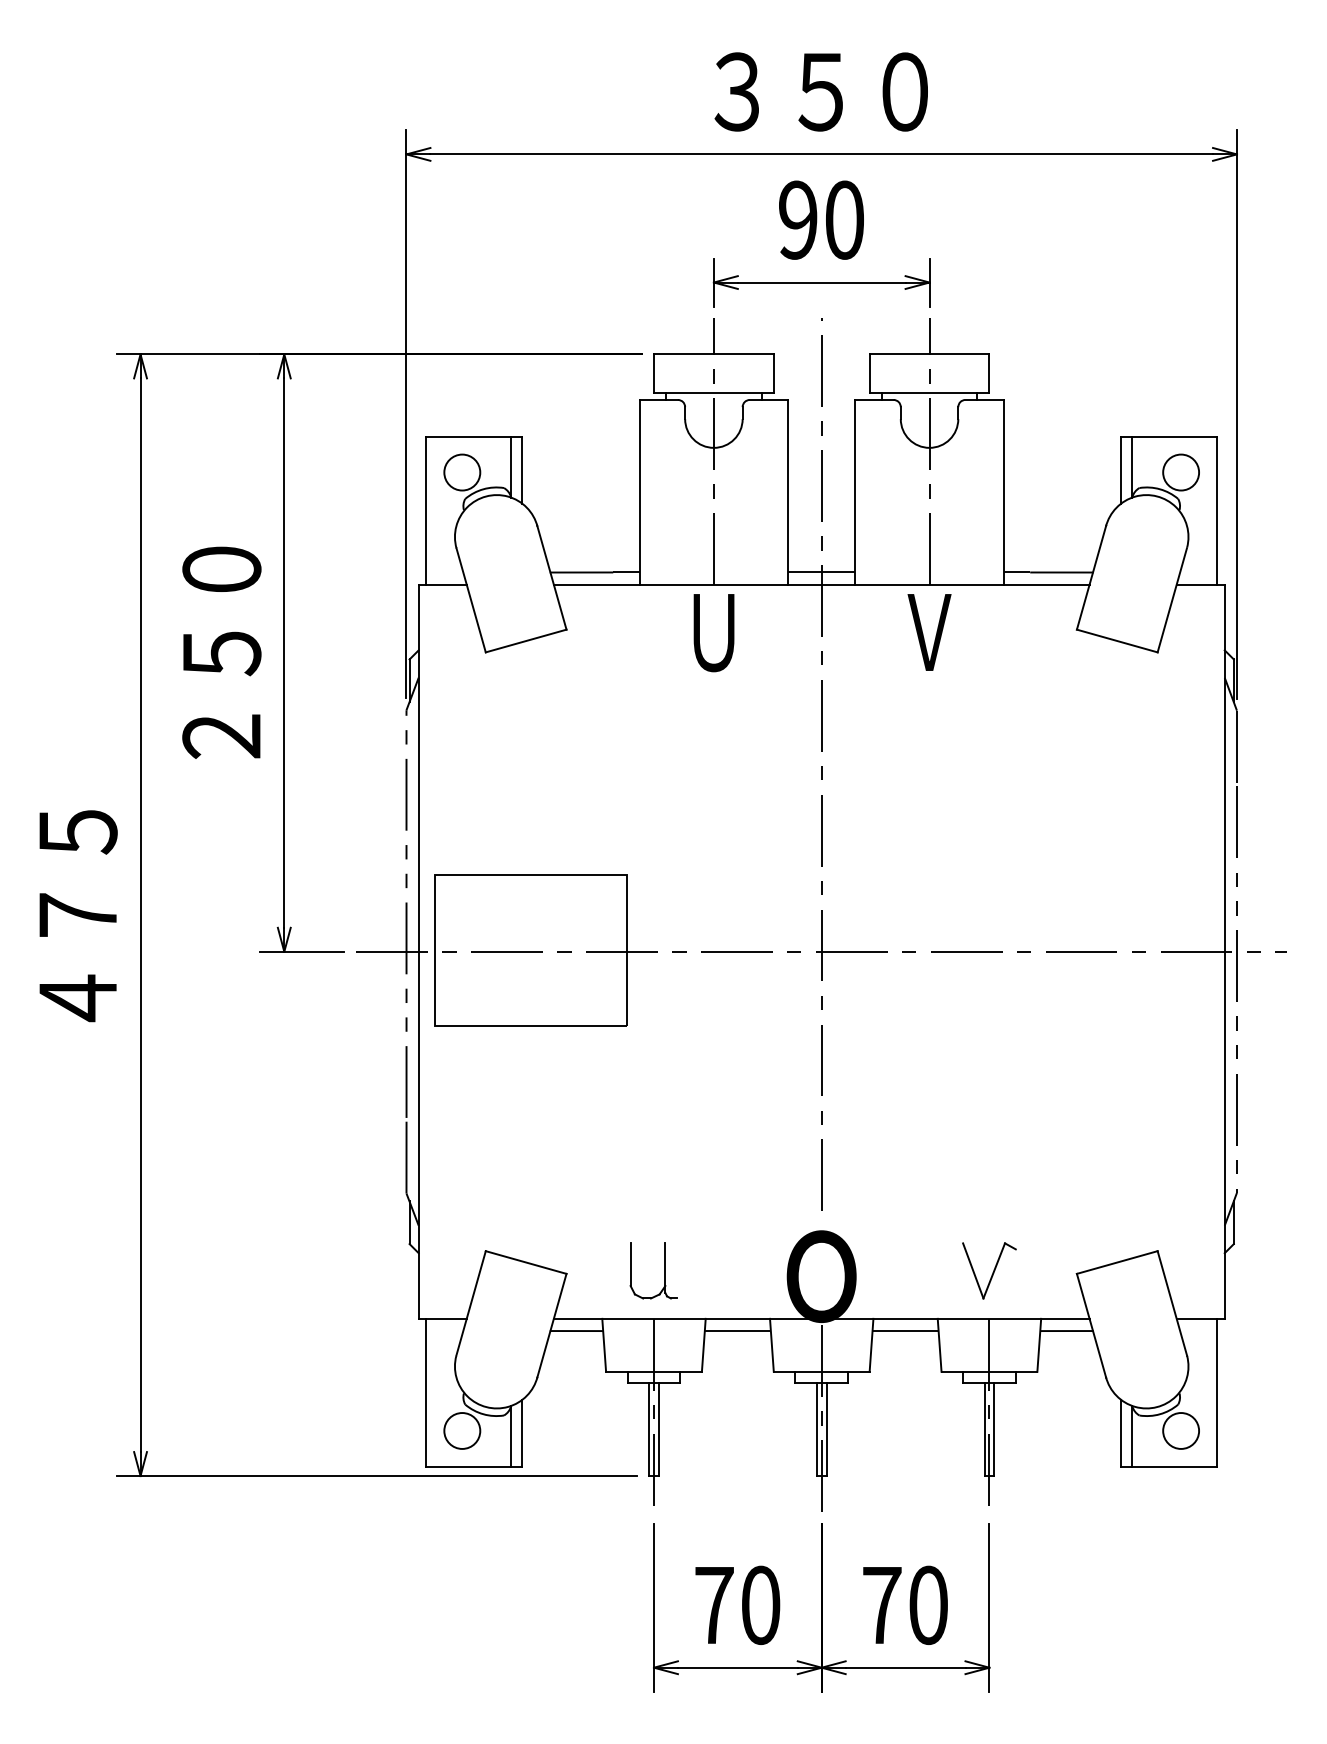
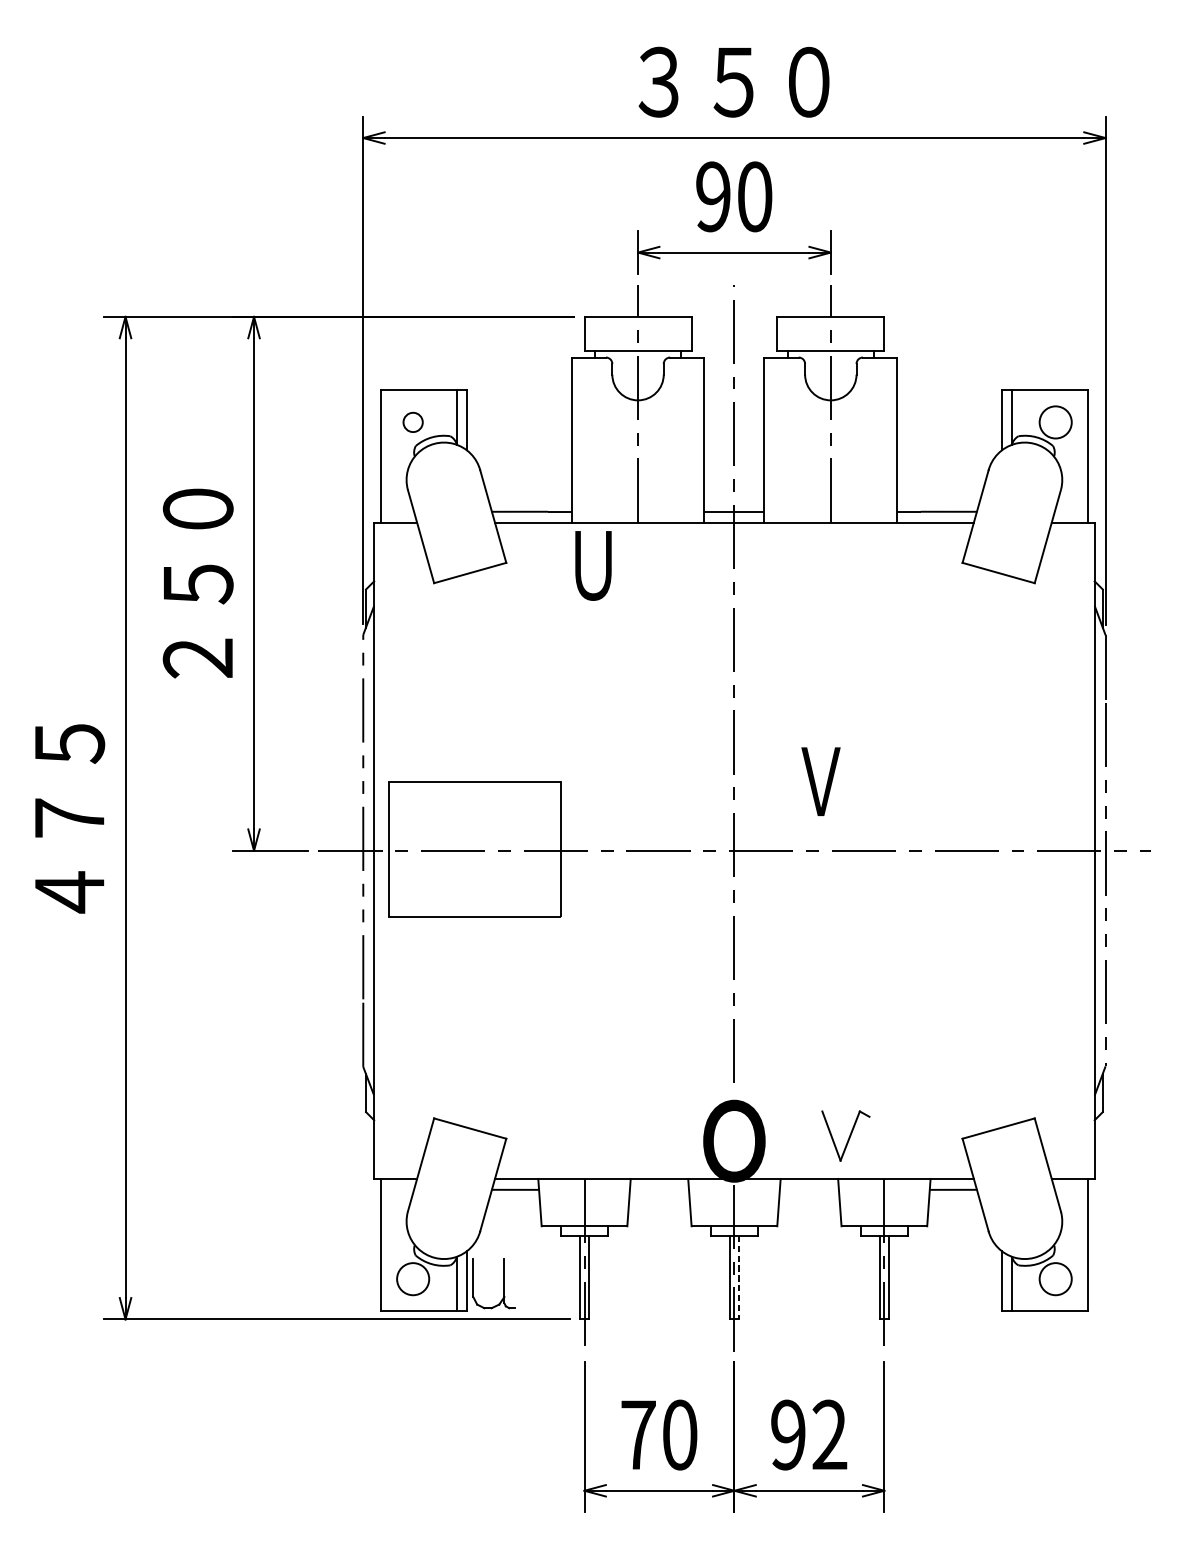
circle: (462, 472) -> (413, 422), size x0.6
text: (929, 632) -> (820, 781), moved
text: (713, 633) -> (593, 566), moved
part: (664, 1270) -> (503, 1283), moved
part: (989, 1270) -> (845, 1135), moved
line: (737, 1331) -> (659, 1190), removed
line: (905, 1331) -> (809, 1190), removed
line: (826, 1429) -> (738, 1277), solid -> dashed
text: (904, 1605) -> (808, 1435), 70 -> 92

